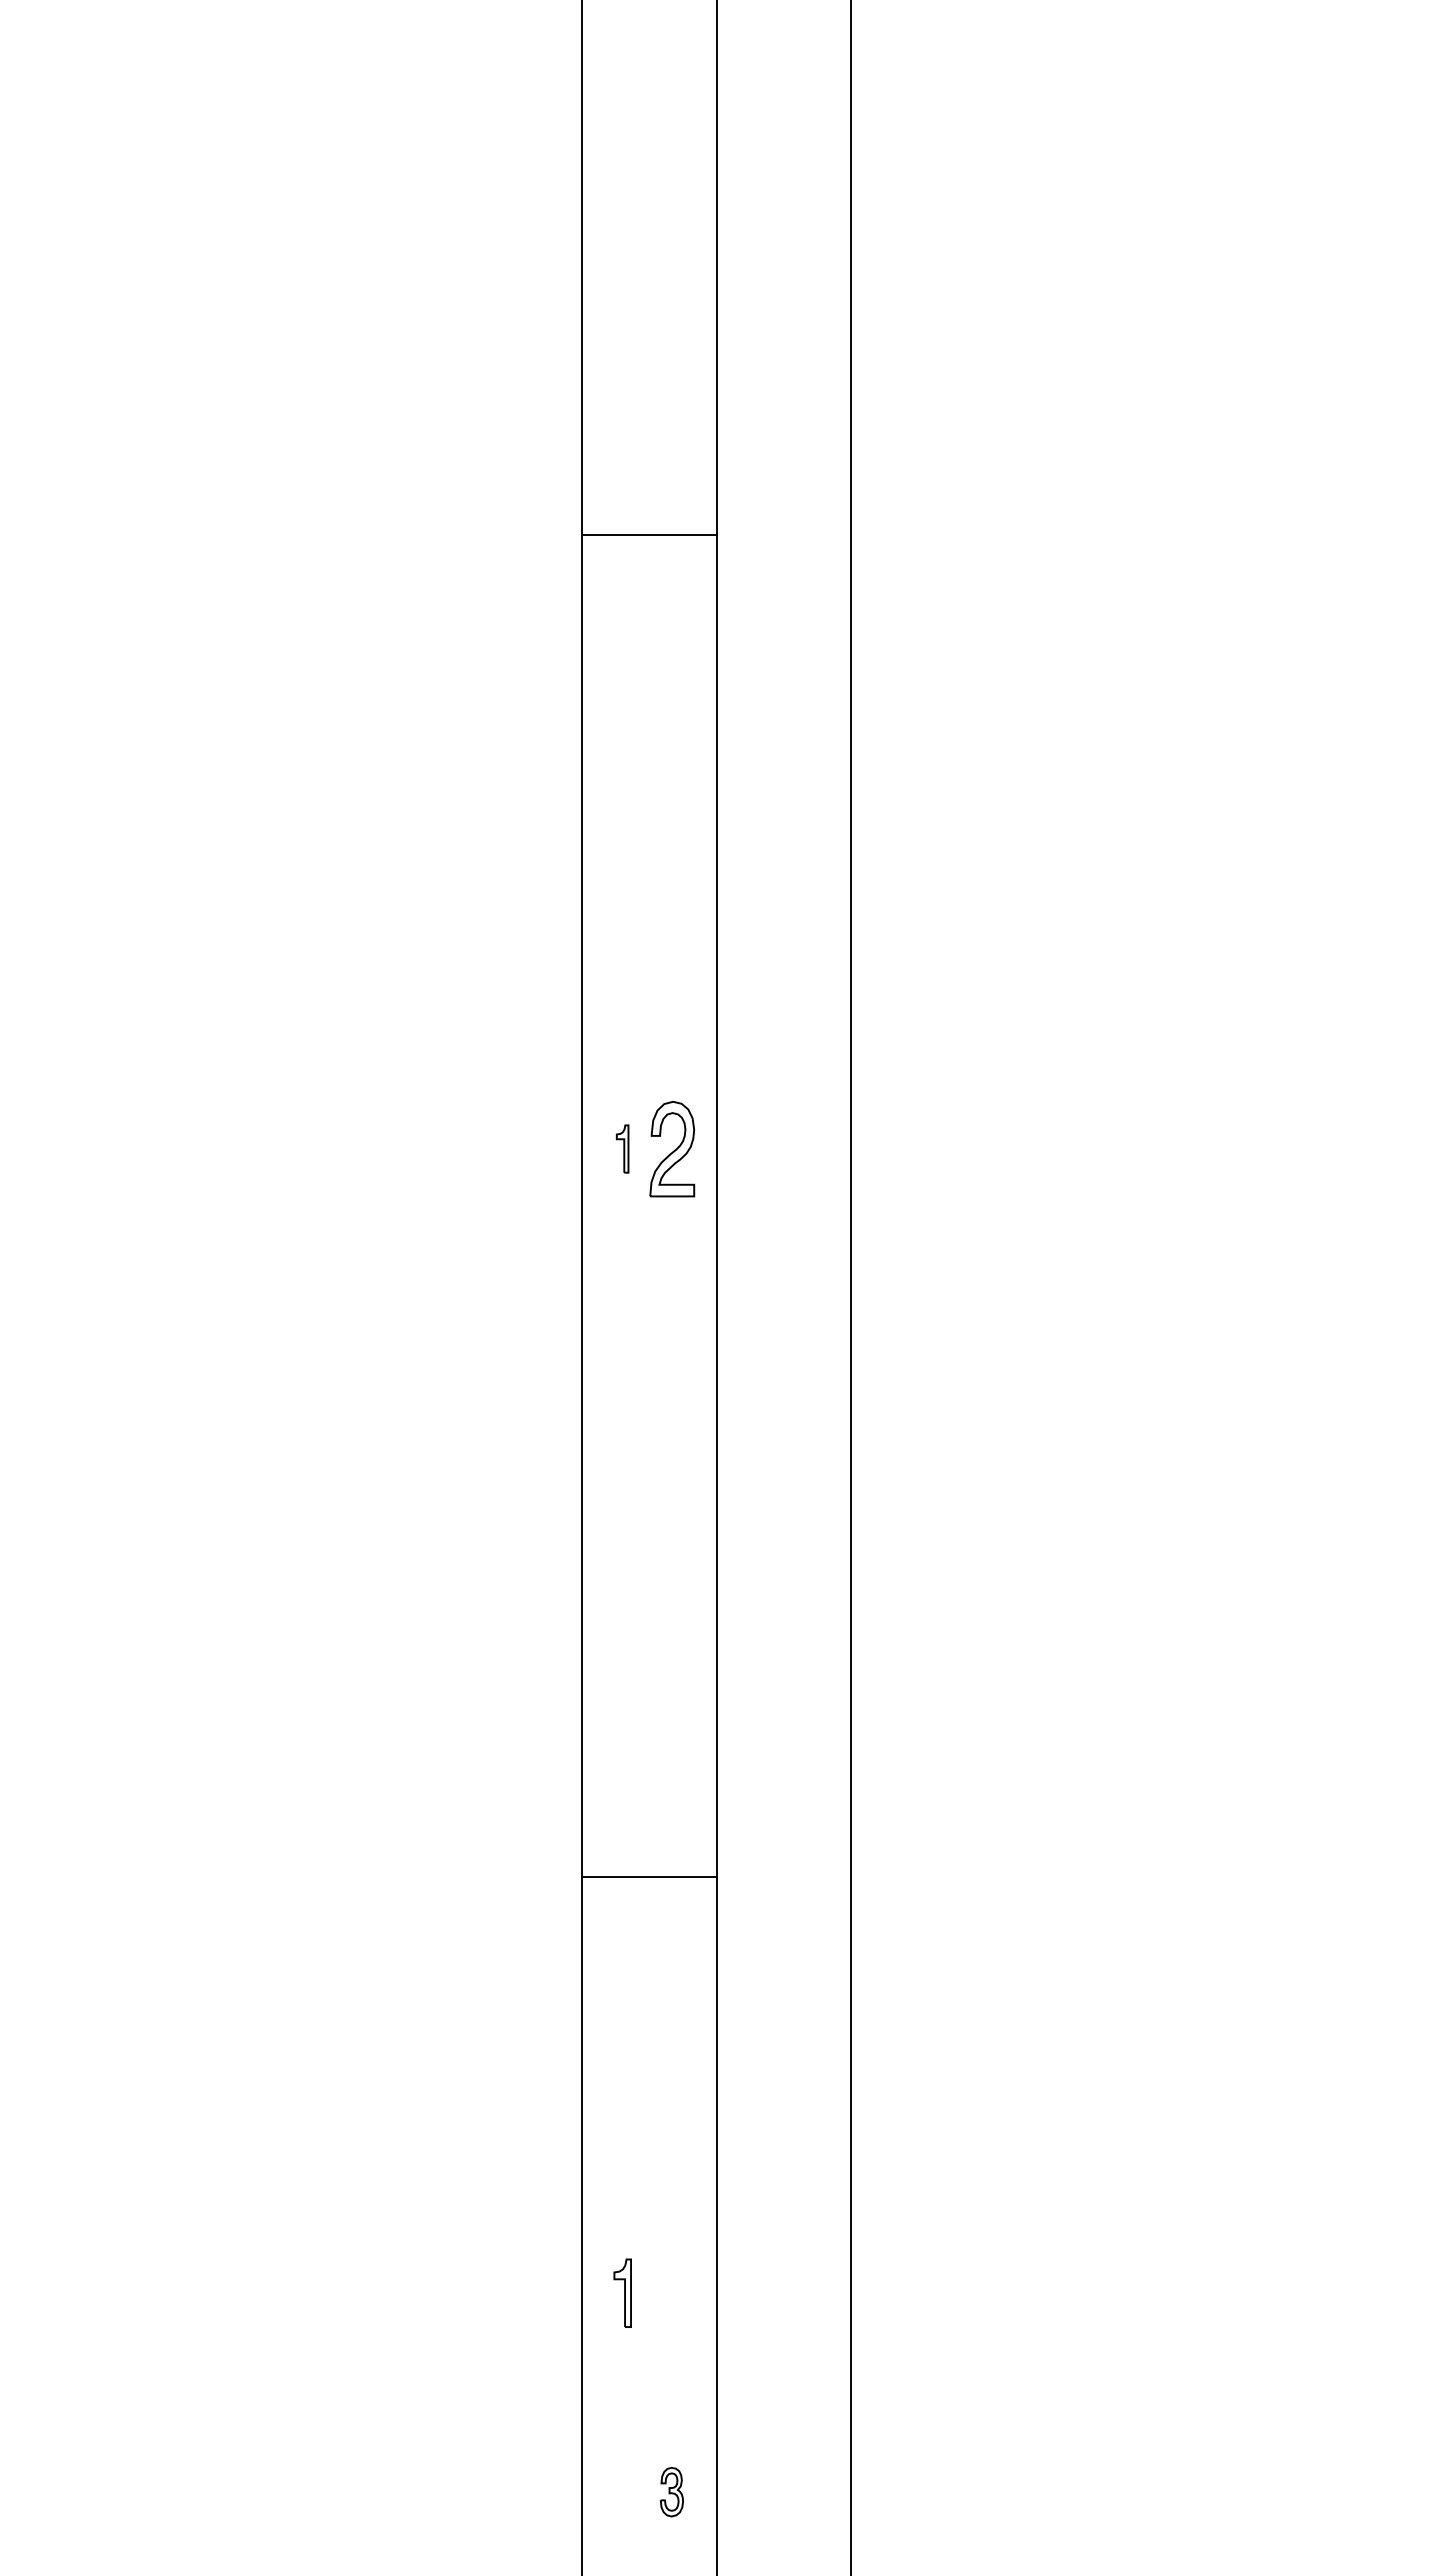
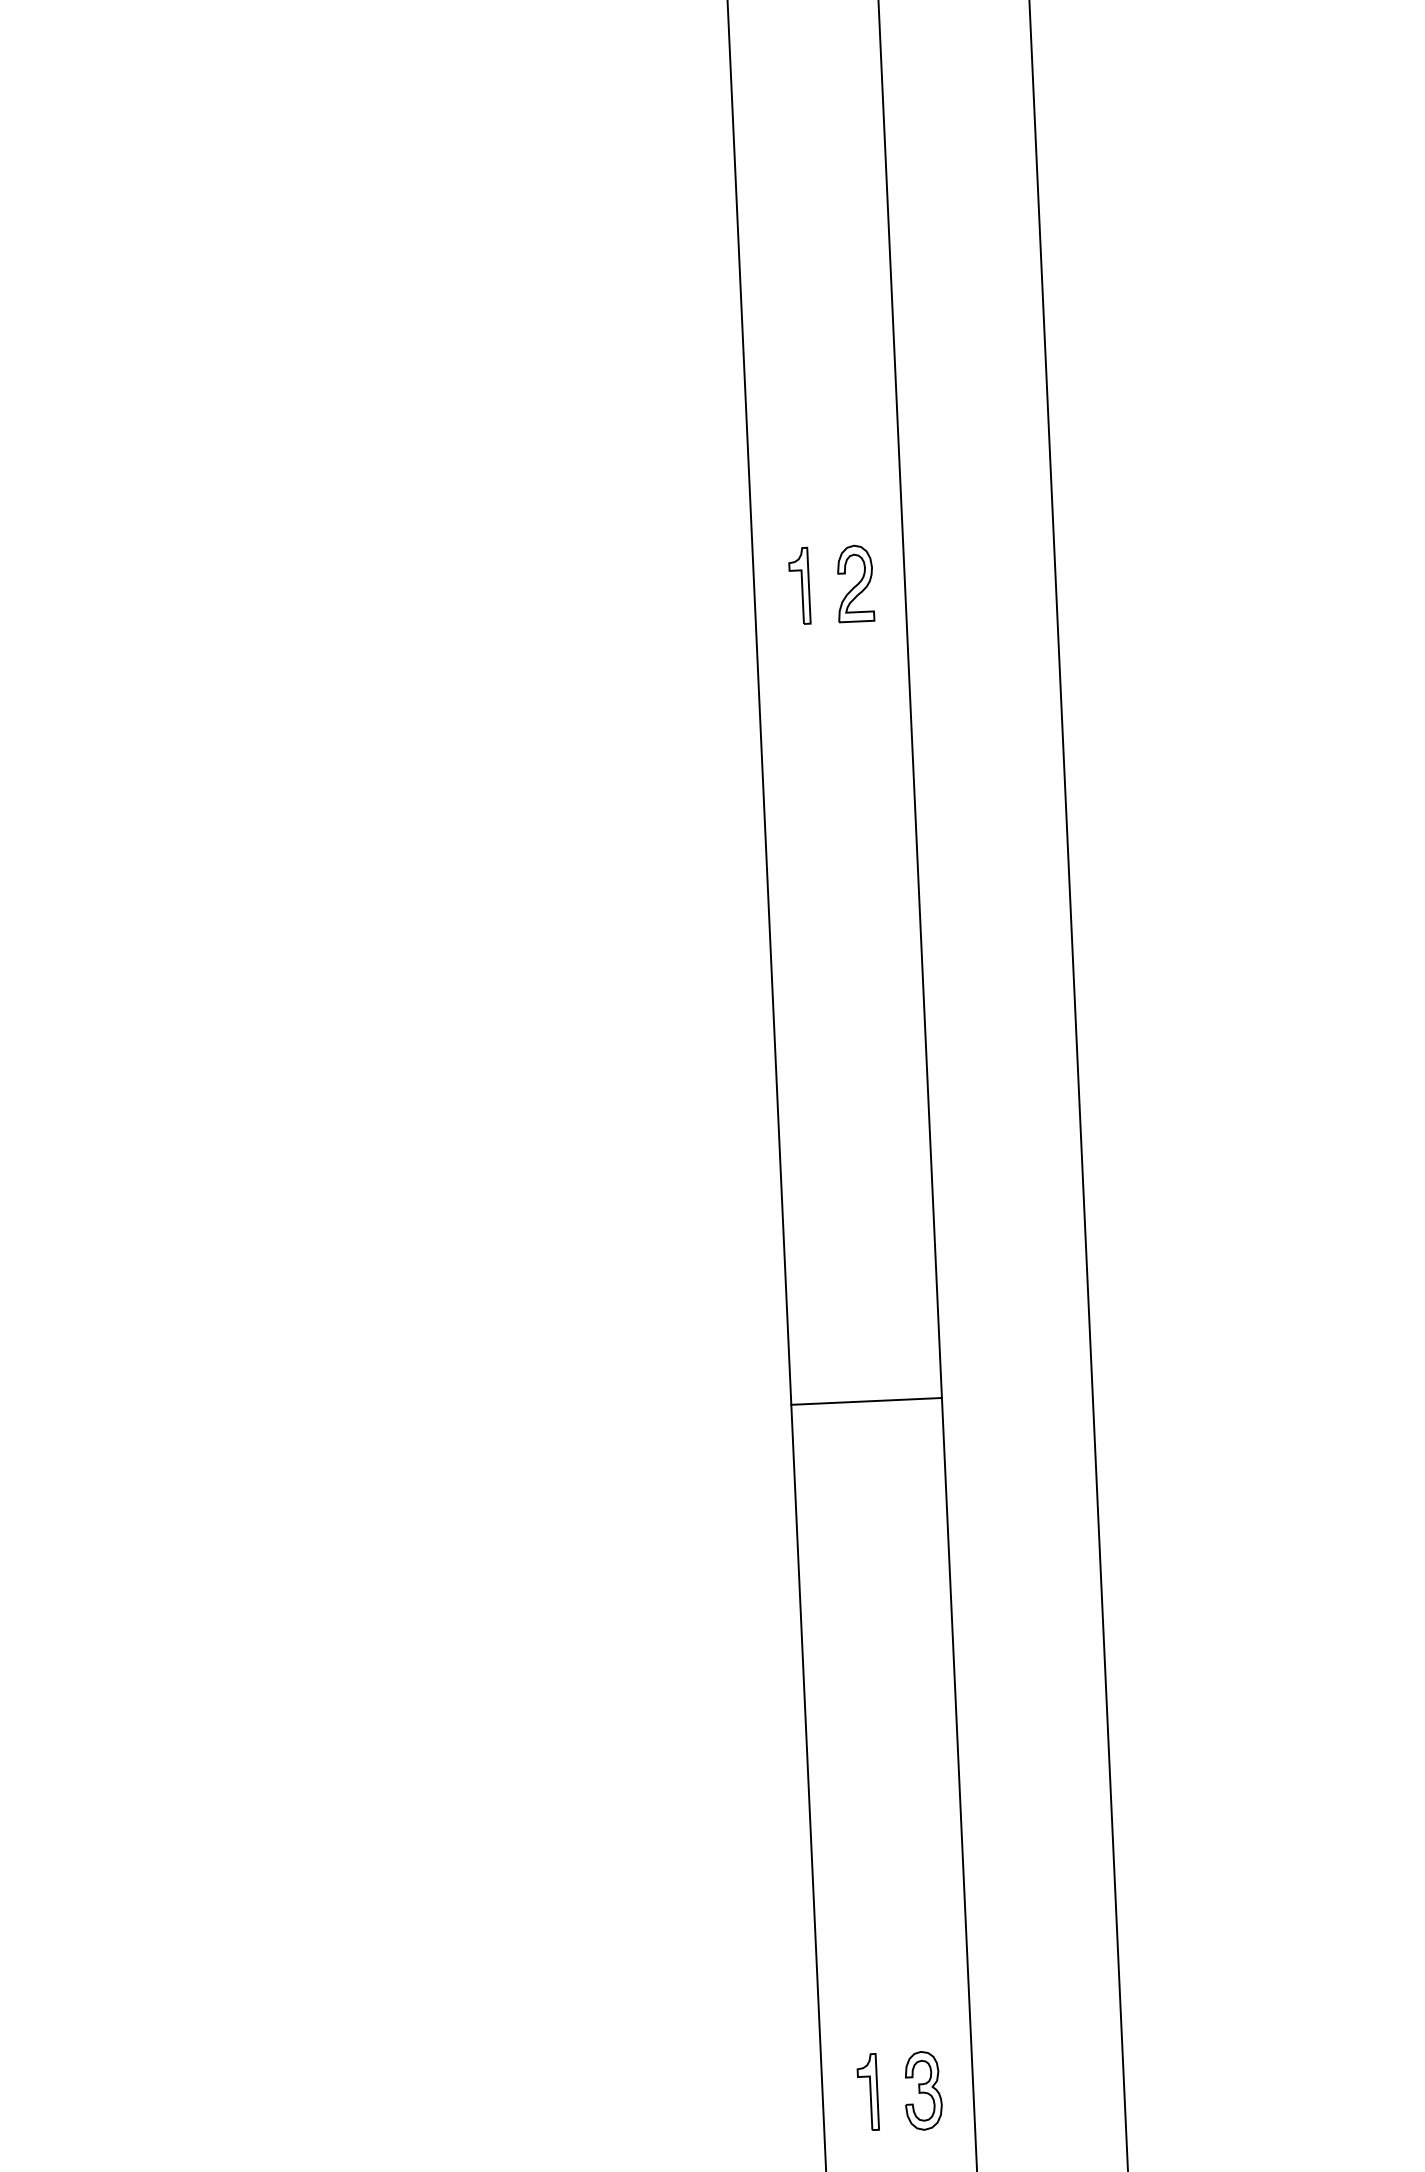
part: (622, 1148) -> (799, 585), size x1.43
part: (671, 1148) -> (854, 583), size x0.71
part: (622, 2292) -> (867, 2091), moved
part: (671, 2491) -> (922, 2090), size x1.43

